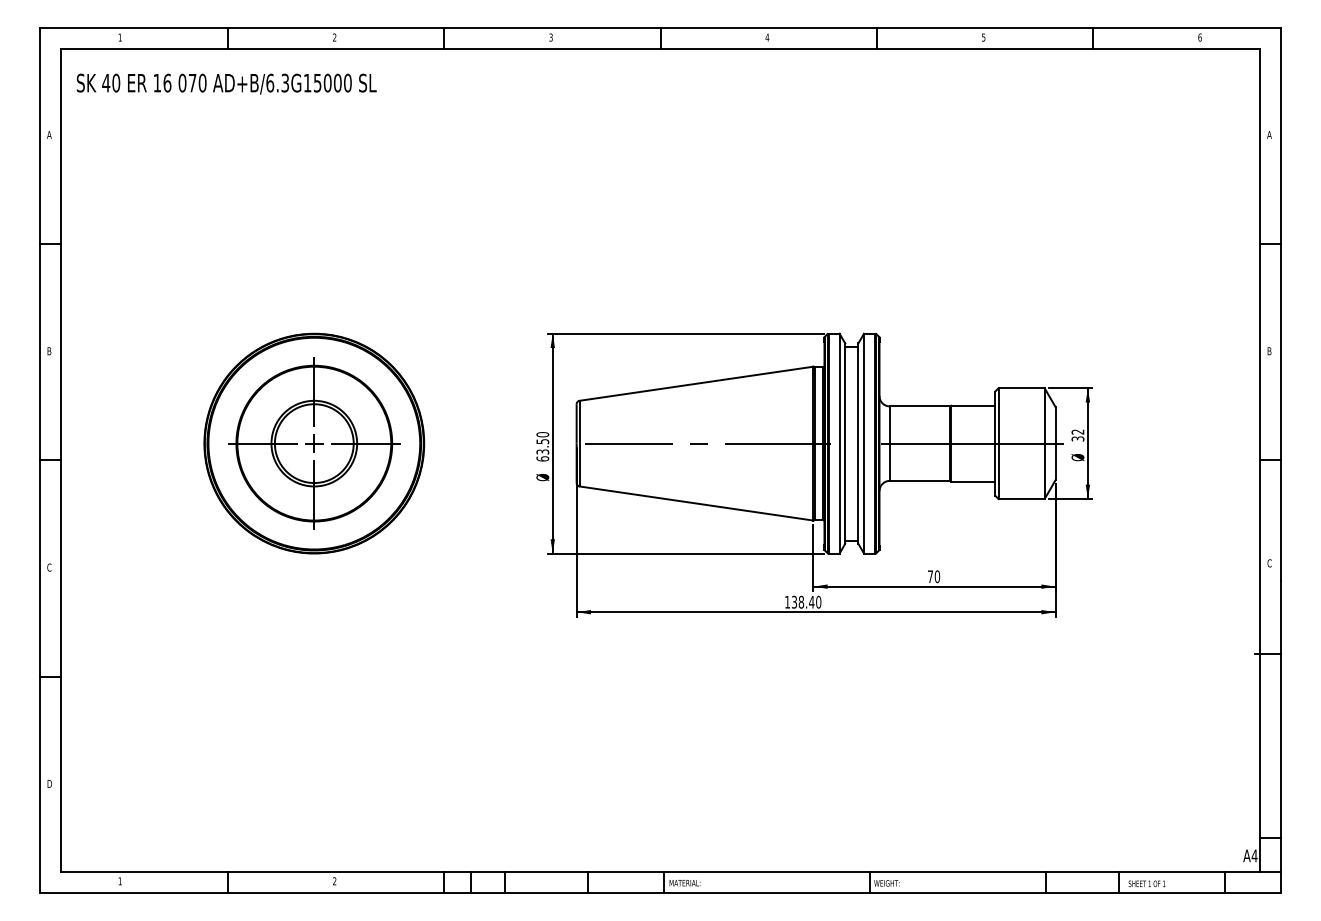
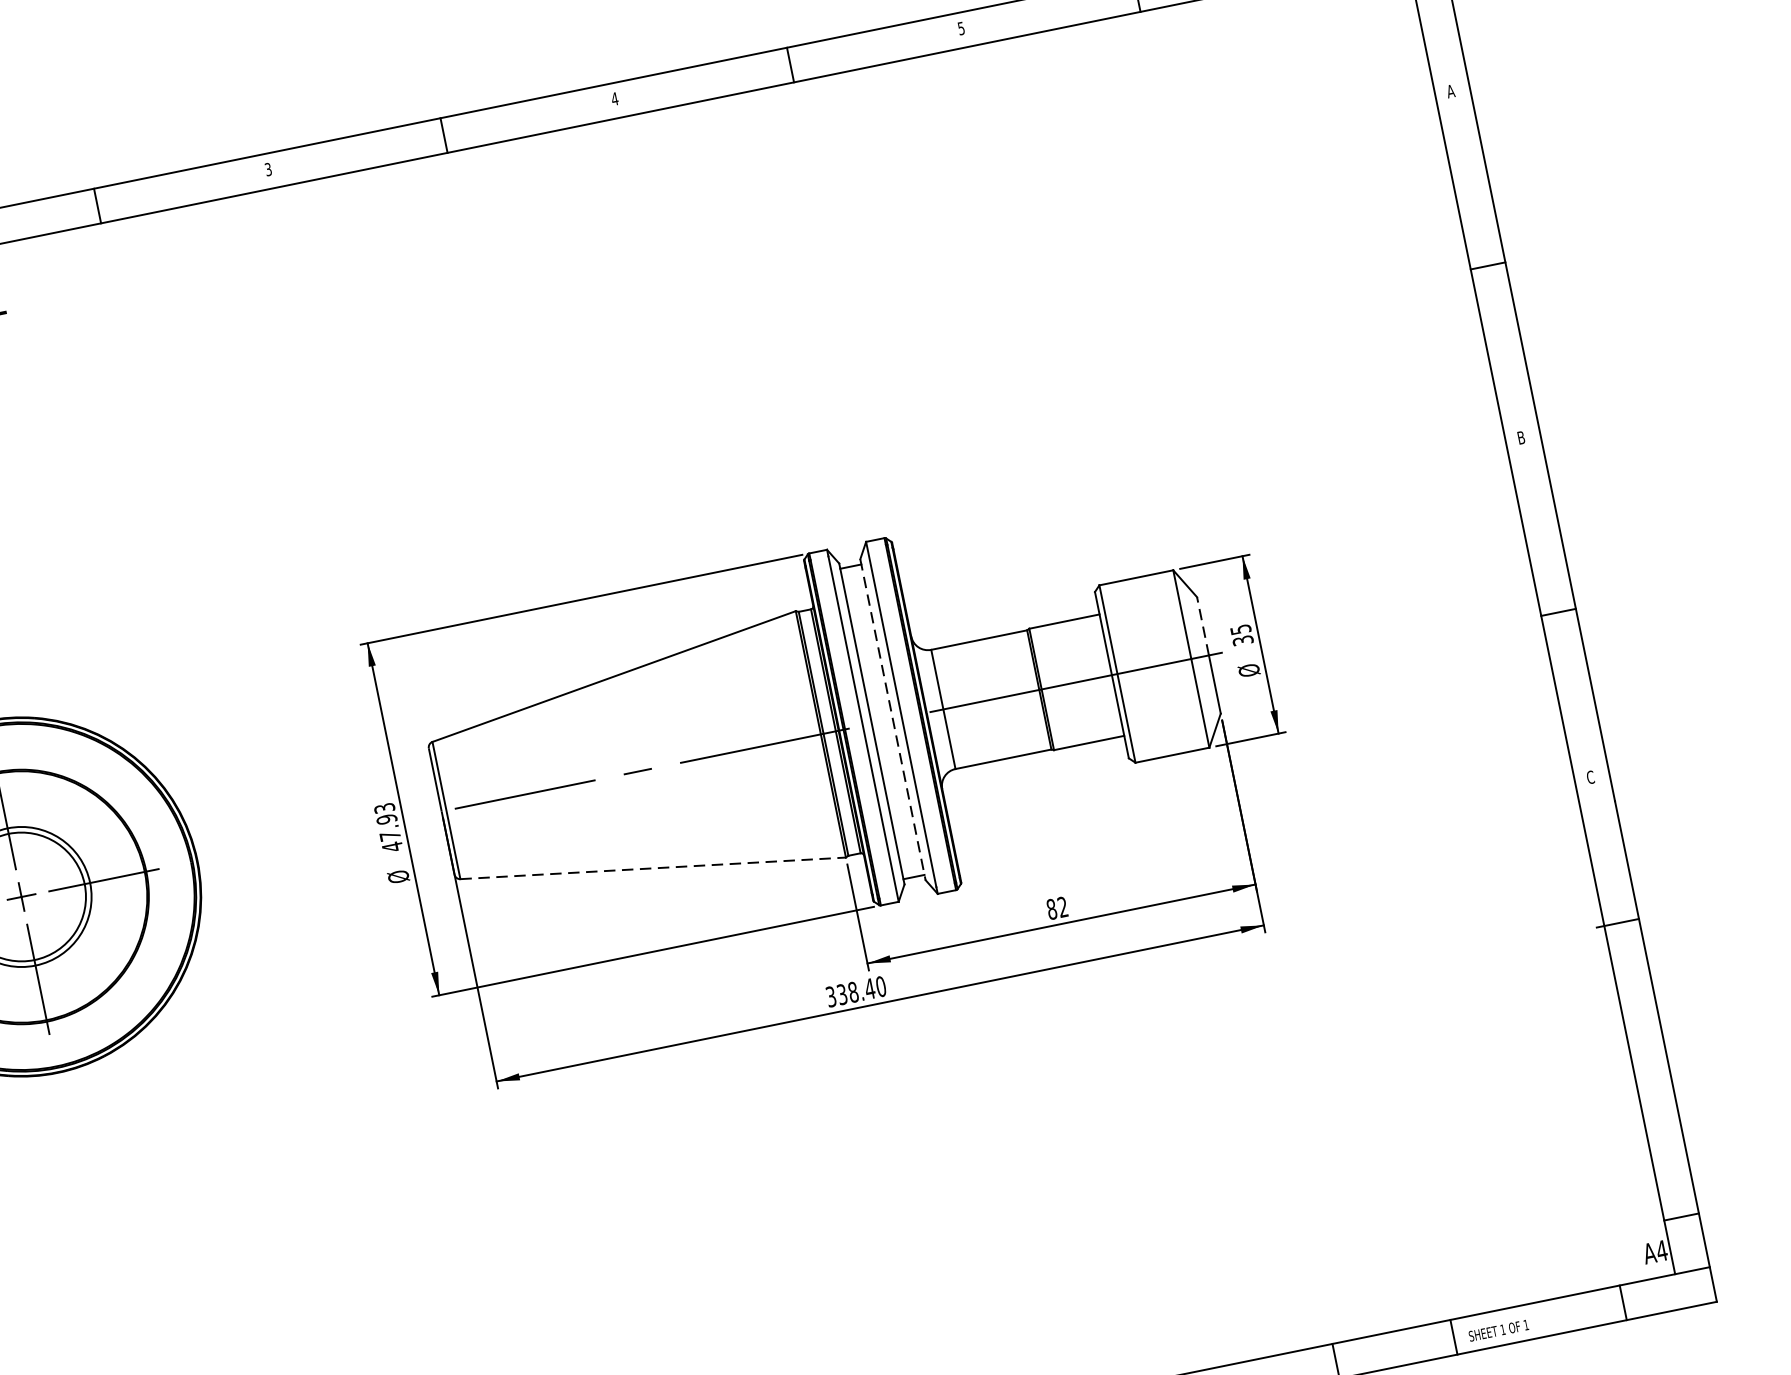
line: (1055, 424) -> (1202, 624), solid -> dashed
text: (1077, 431) -> (1239, 628), 32 -> 35
line: (858, 444) -> (893, 721), solid -> dashed
text: (542, 446) -> (387, 827), 63.50 -> 47.93
line: (696, 503) -> (653, 868), solid -> dashed
text: (933, 576) -> (1056, 908), 70 -> 82
text: (787, 601) -> (830, 995), 138.40 -> 338.40

